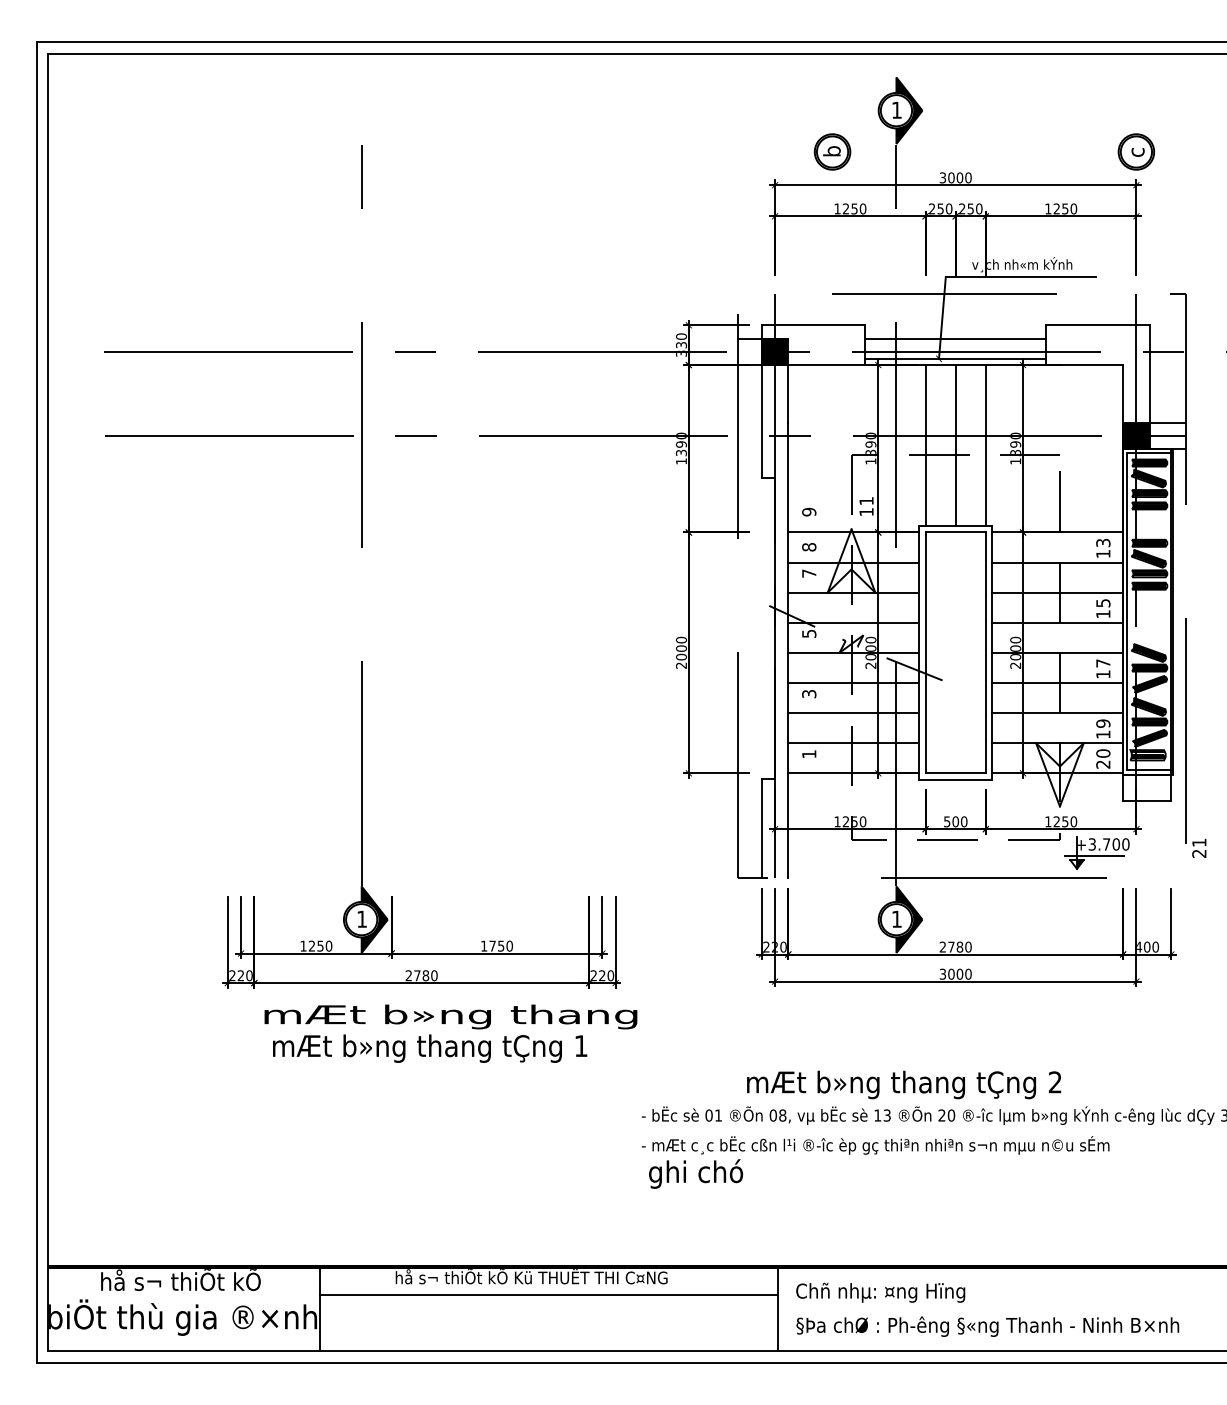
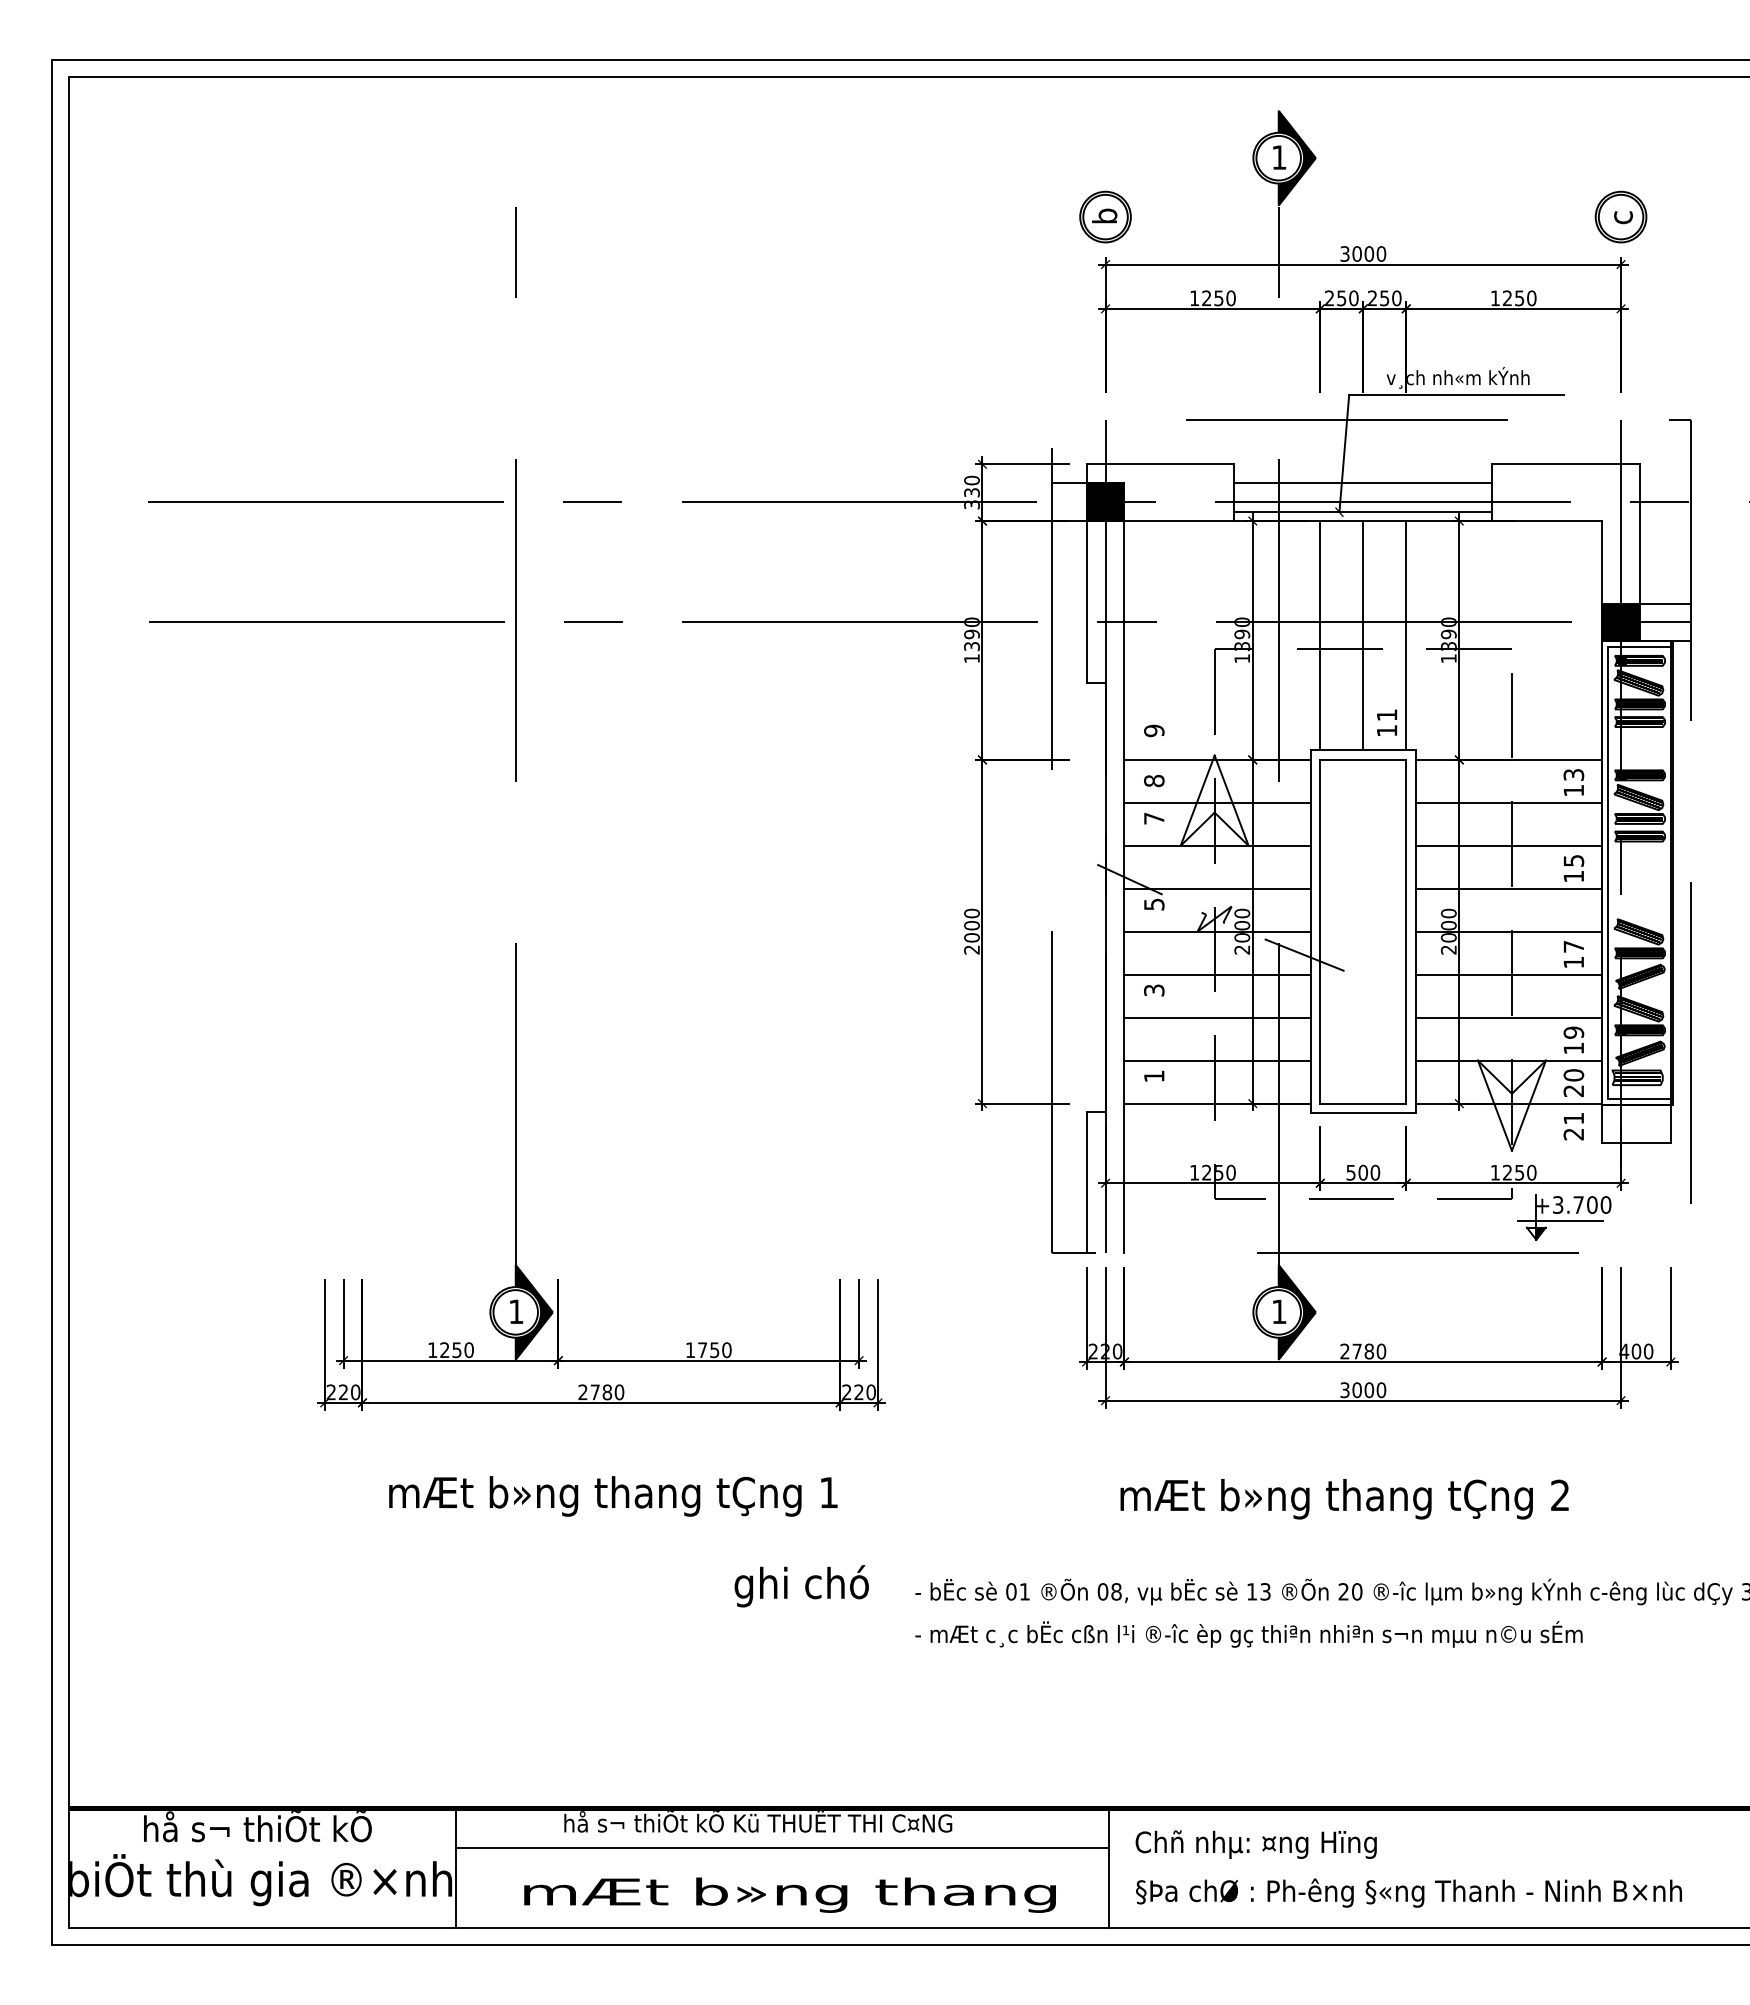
part: (832, 151) -> (1105, 216), moved
text: (866, 506) -> (1386, 722), moved
text: (1199, 848) -> (1573, 1126), moved
text: (450, 1016) -> (789, 1894), moved
text: (904, 1085) -> (1344, 1499), moved
text: (695, 1174) -> (801, 1586), moved

